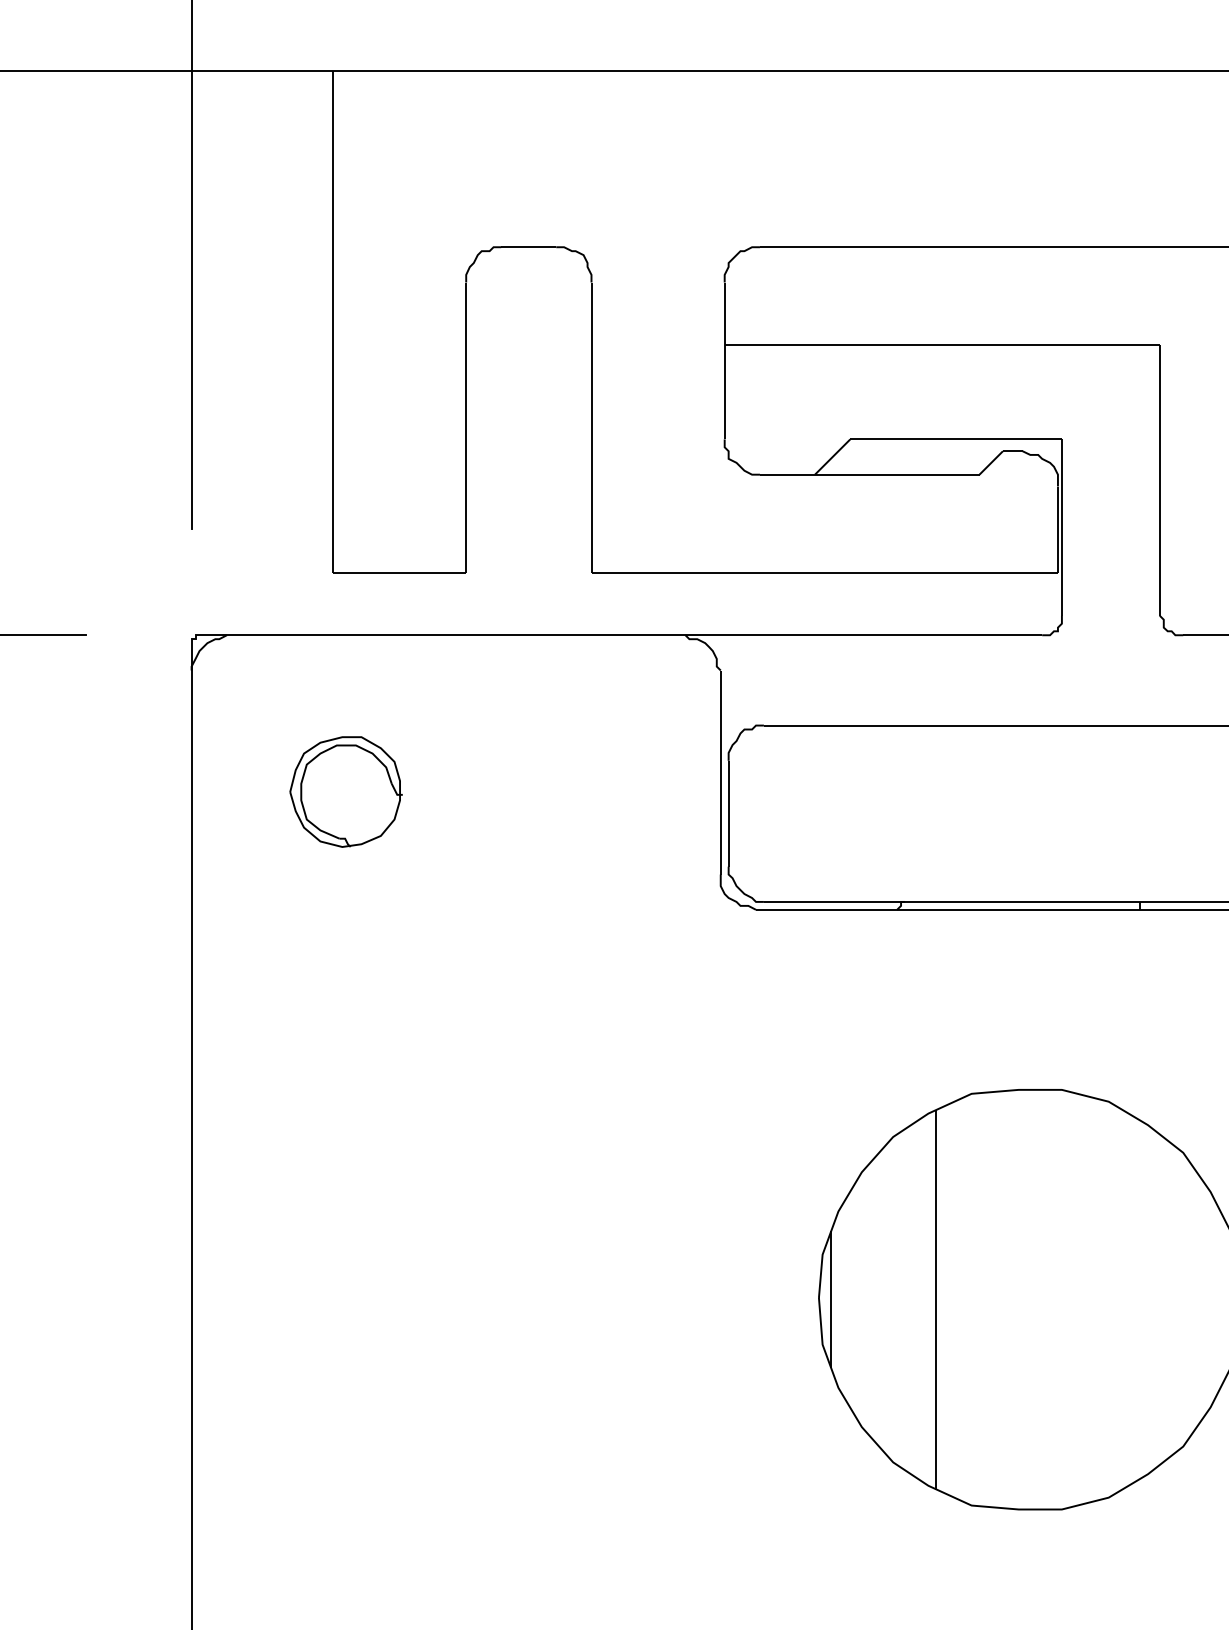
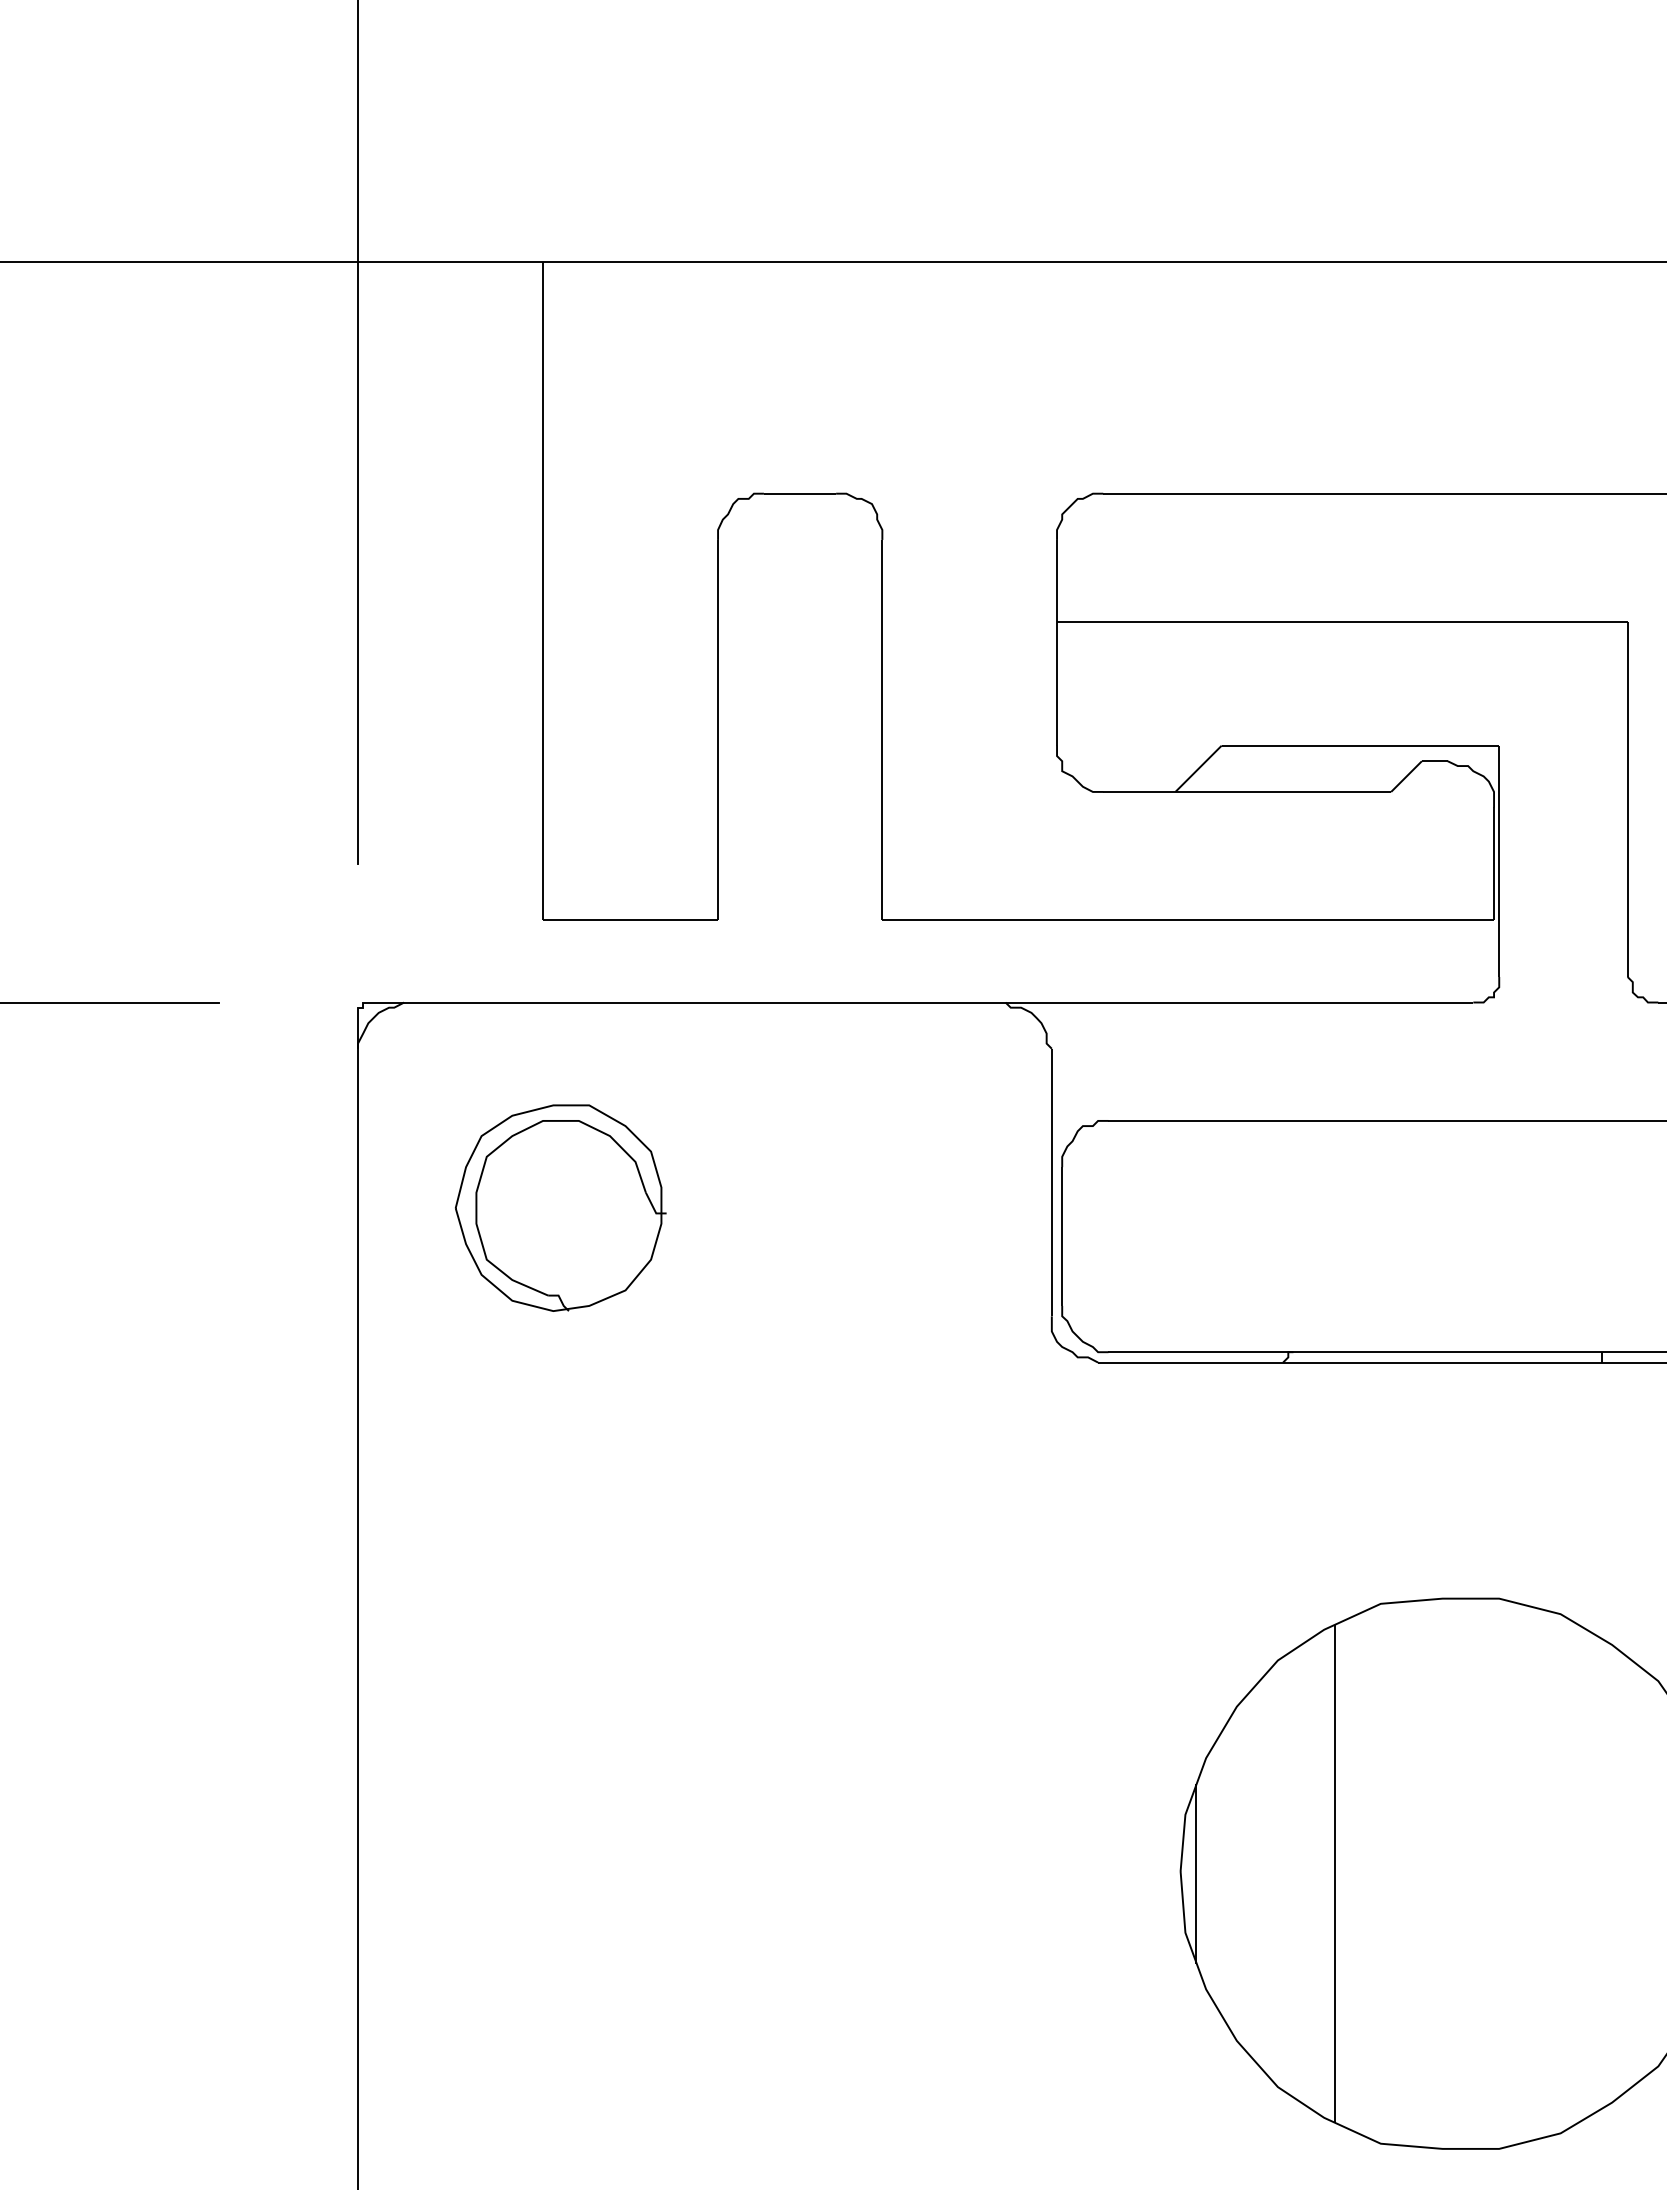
part: (346, 791) -> (560, 1207), size x1.43

